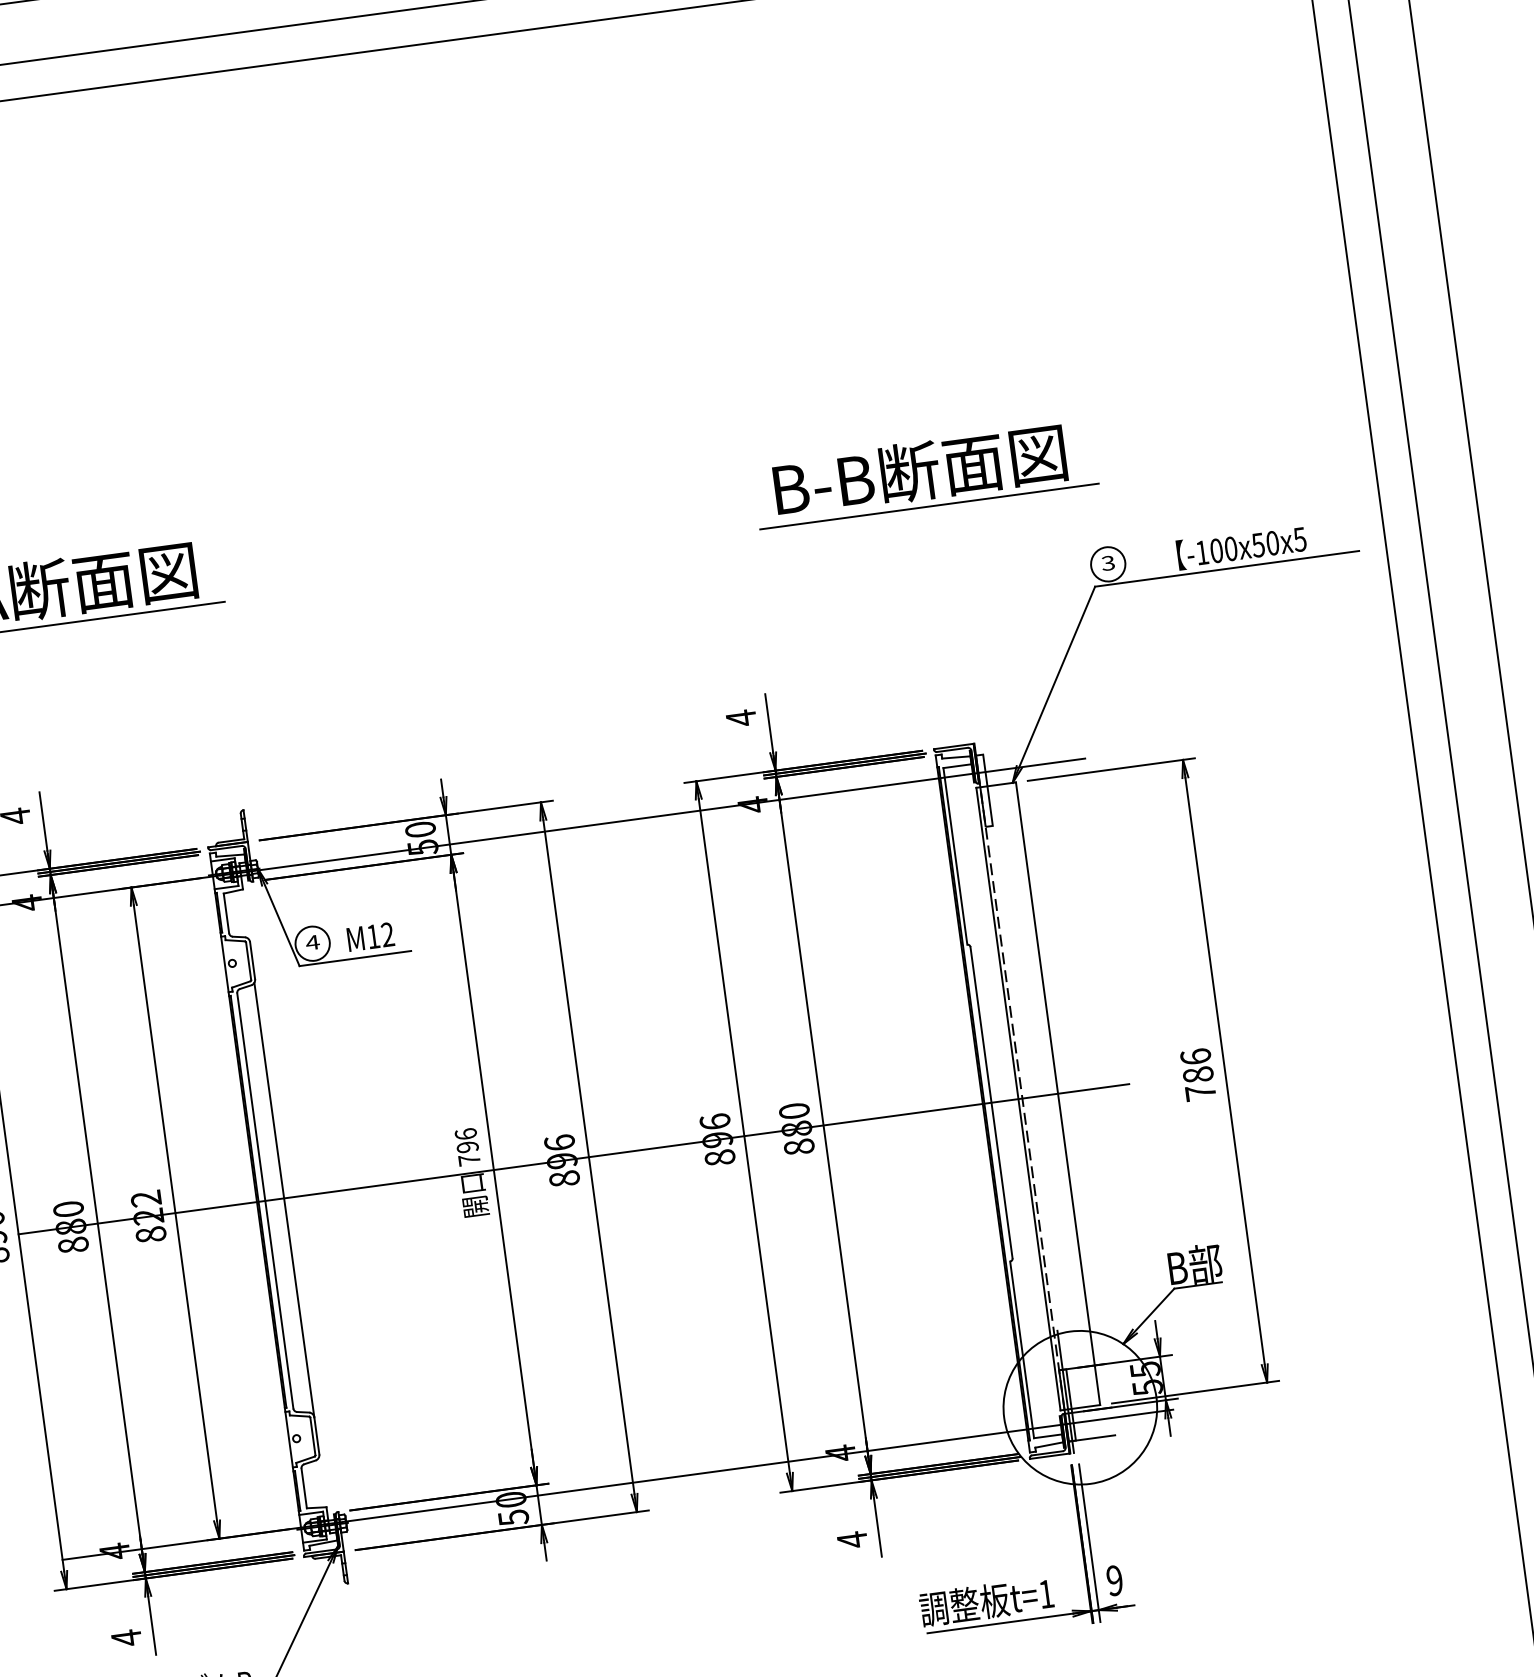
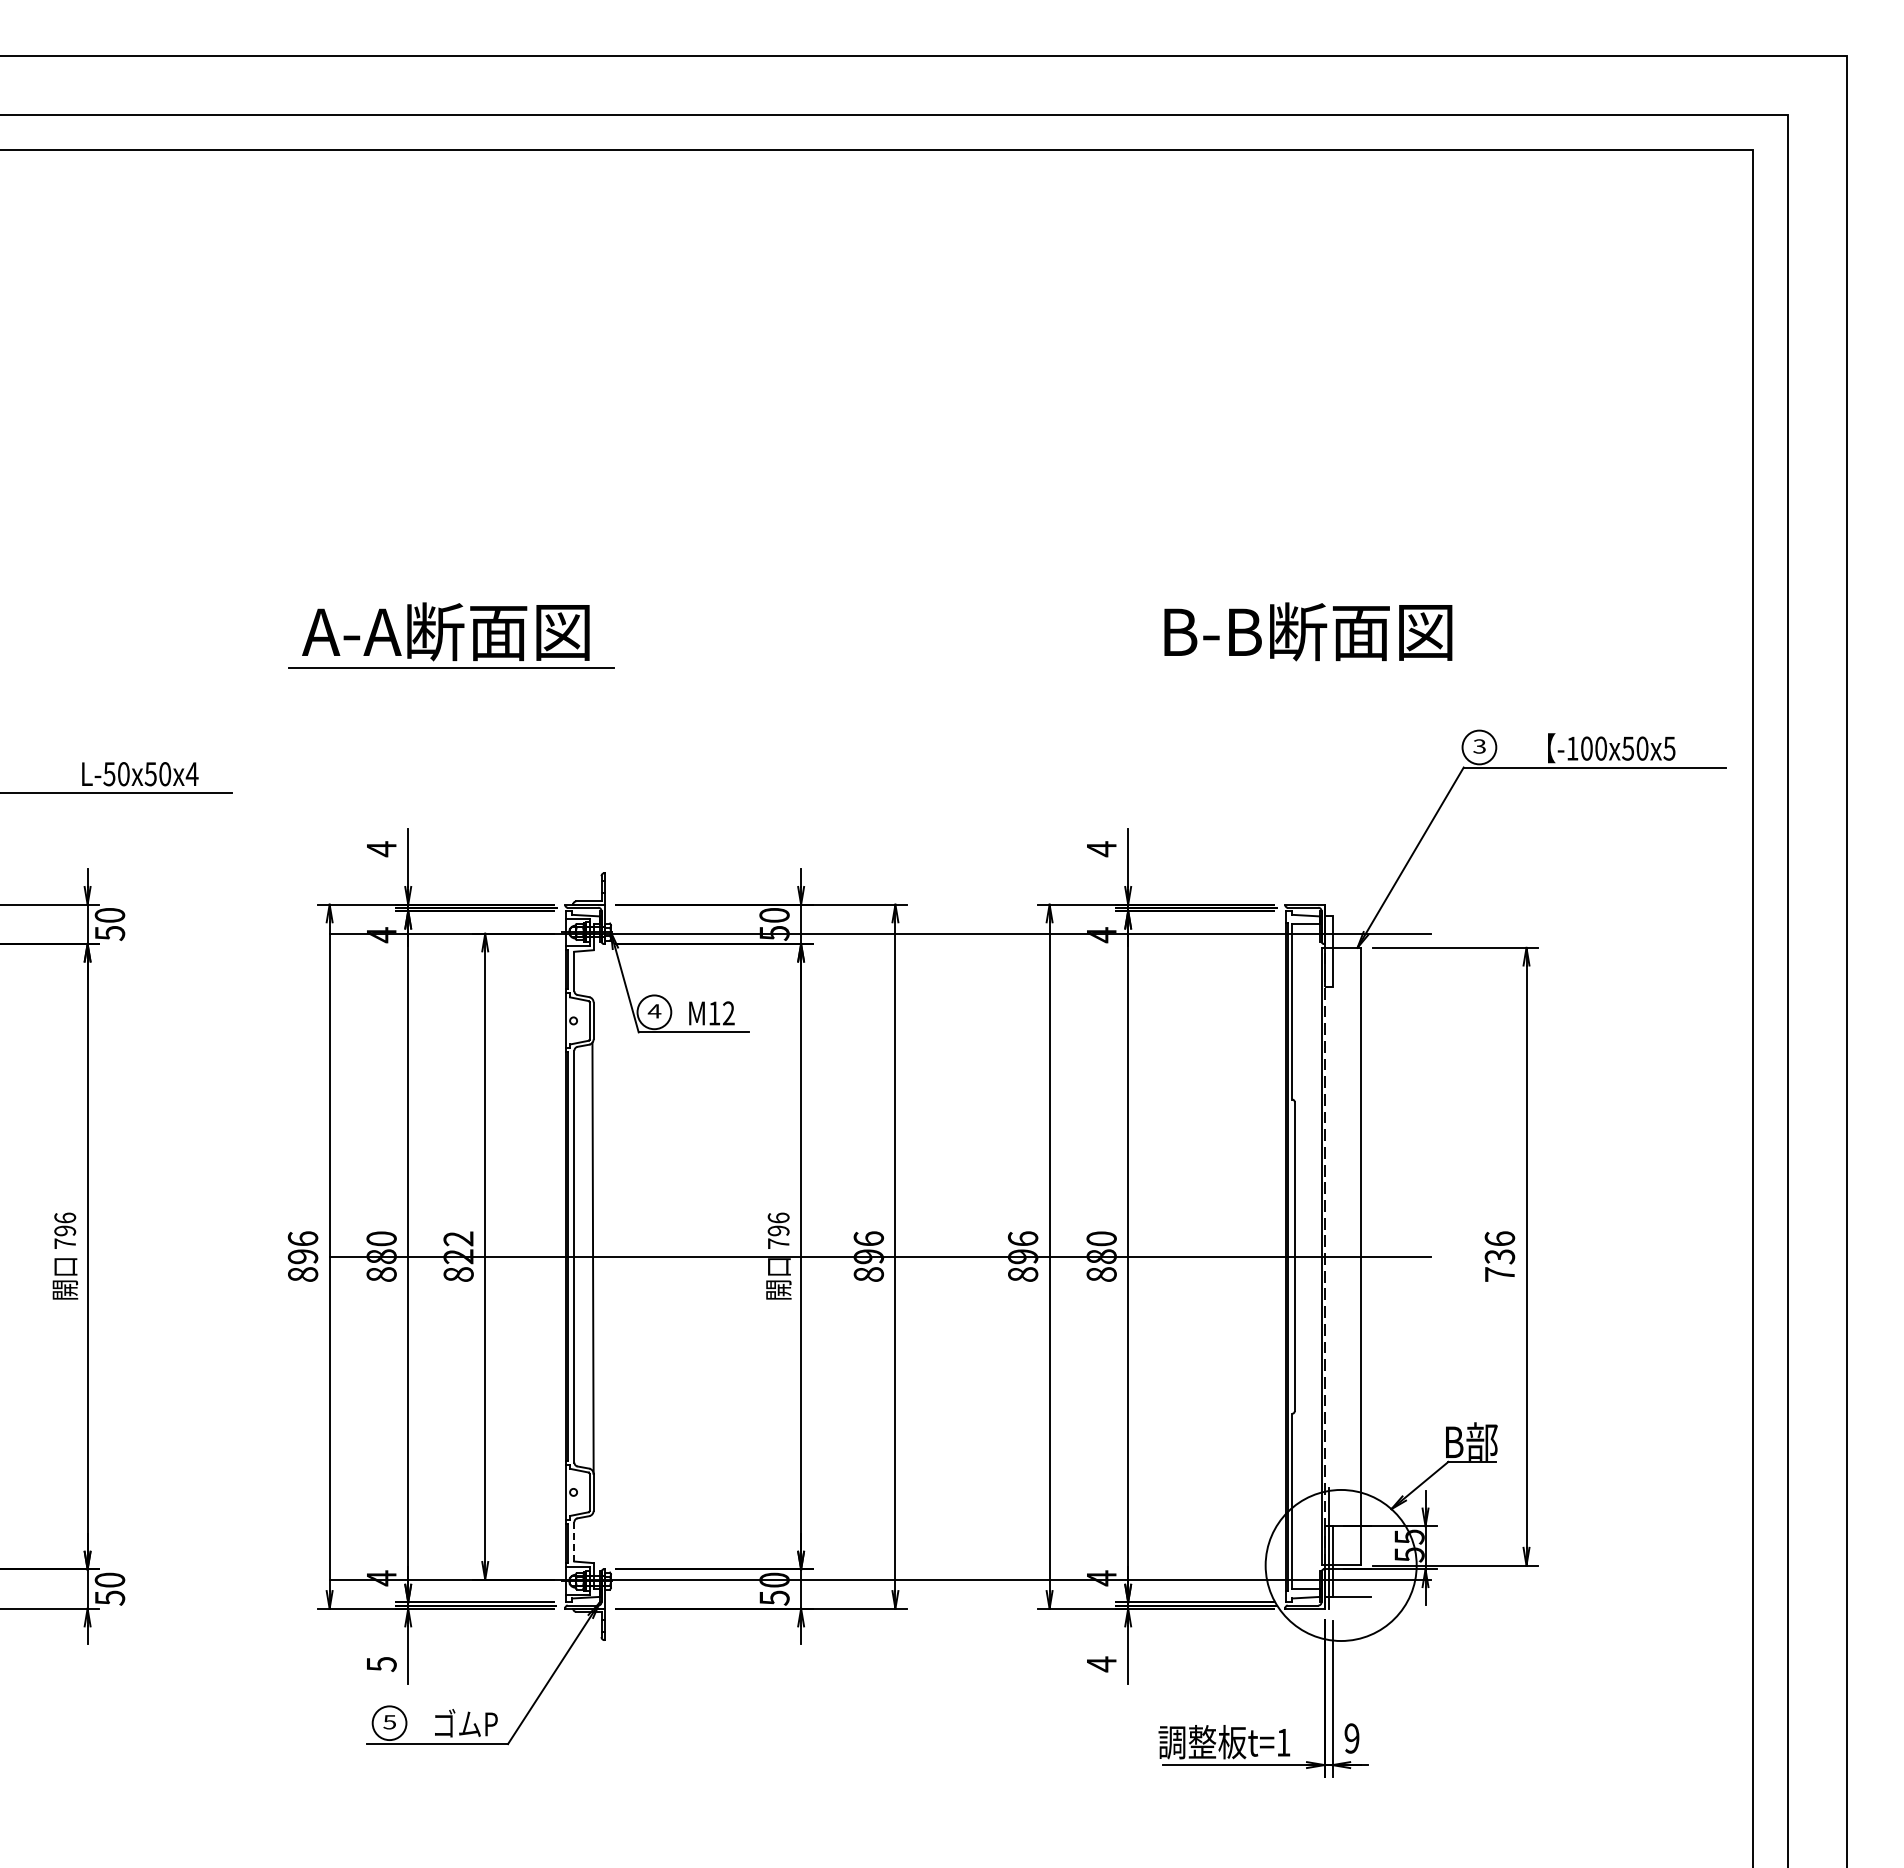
line: (929, 506) -> (1312, 667), removed
text: (1197, 1074) -> (1499, 1256), 786 -> 736
line: (304, 1488) -> (574, 1541), solid -> dashed
text: (126, 1638) -> (381, 1664), 4 -> 5

